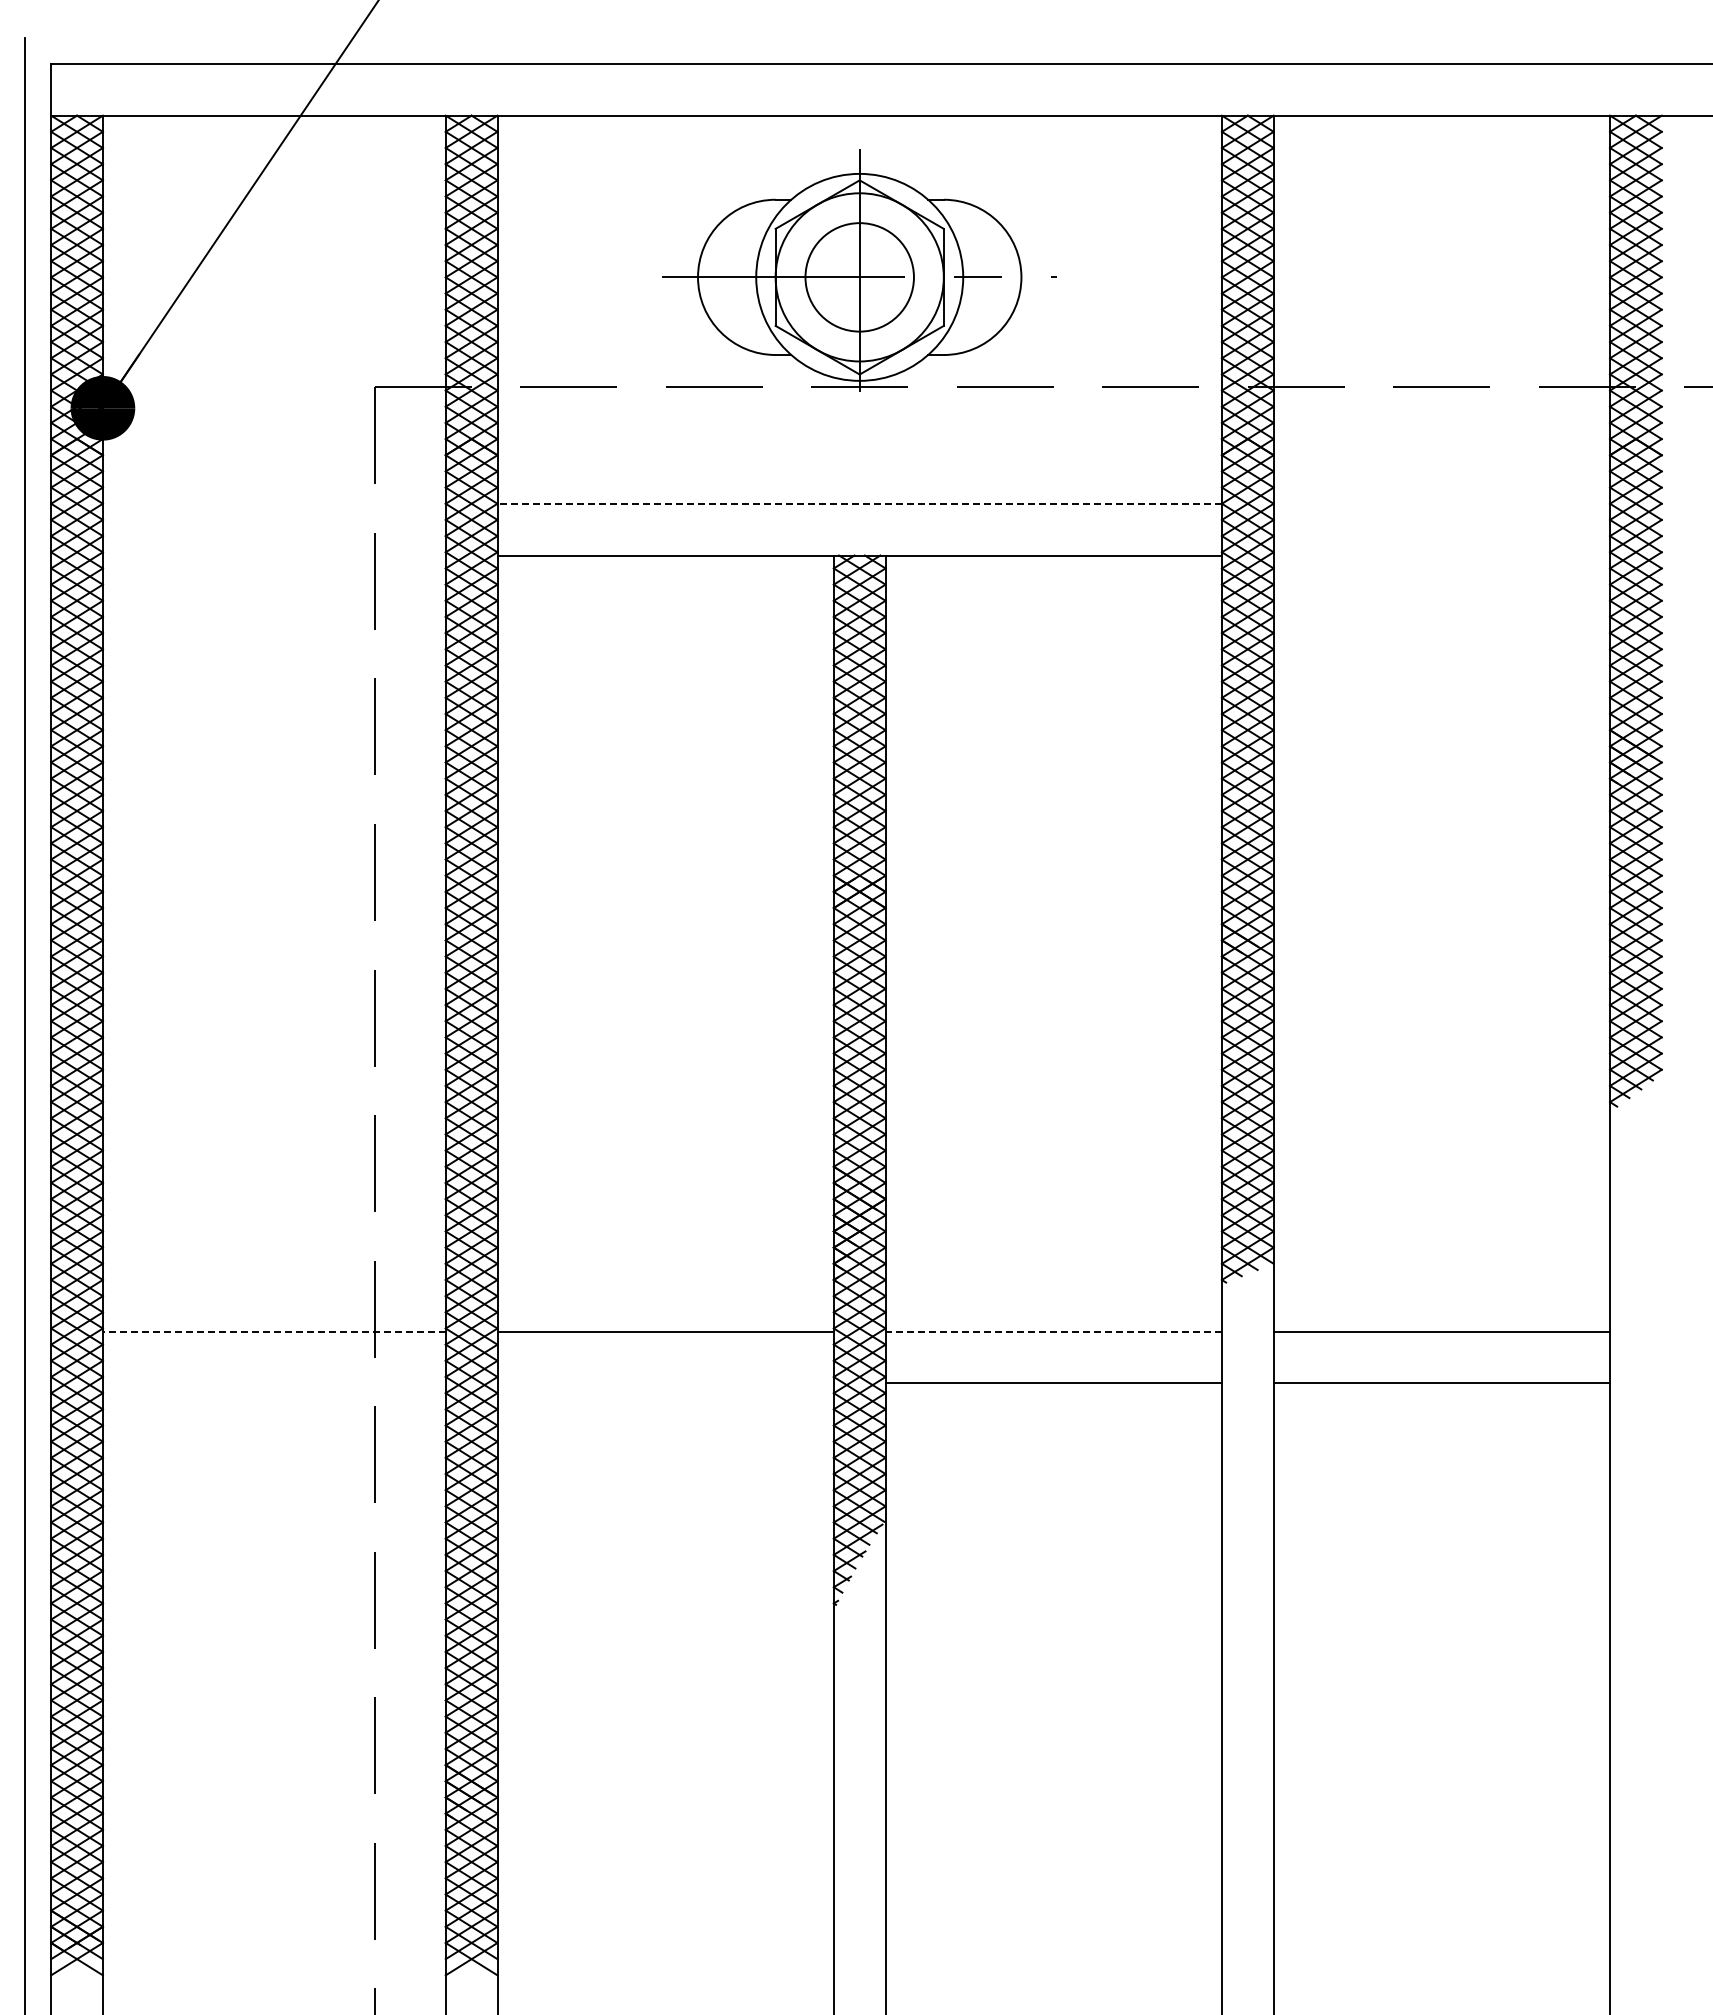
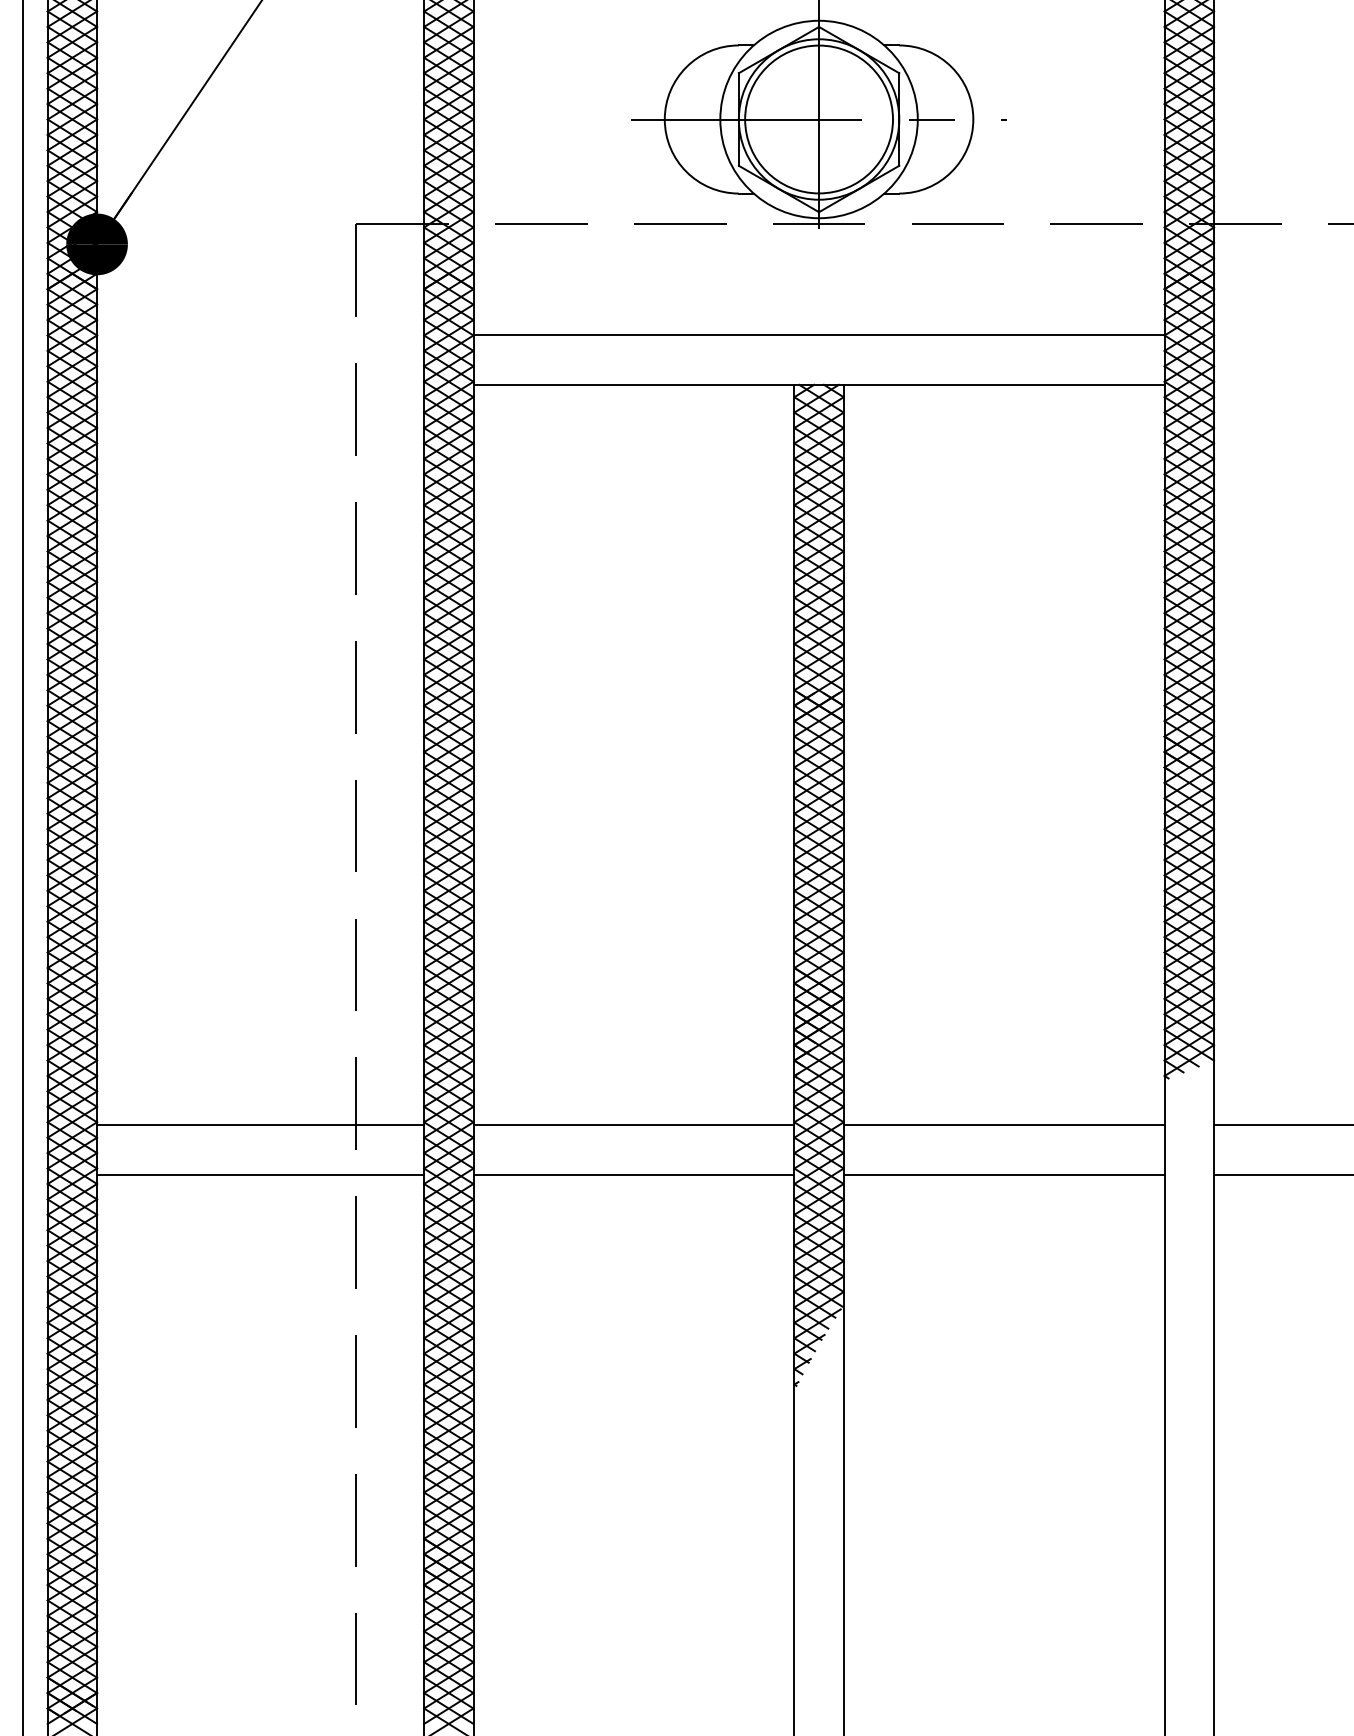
circle: (859, 276) -> (818, 118), size x1.43
line: (859, 503) -> (818, 335), dashed -> solid
line: (273, 1331) -> (259, 1125), dashed -> solid
line: (1053, 1331) -> (1003, 1125), dashed -> solid
line: (273, 1383) -> (259, 1174), added
line: (665, 1383) -> (633, 1174), added

